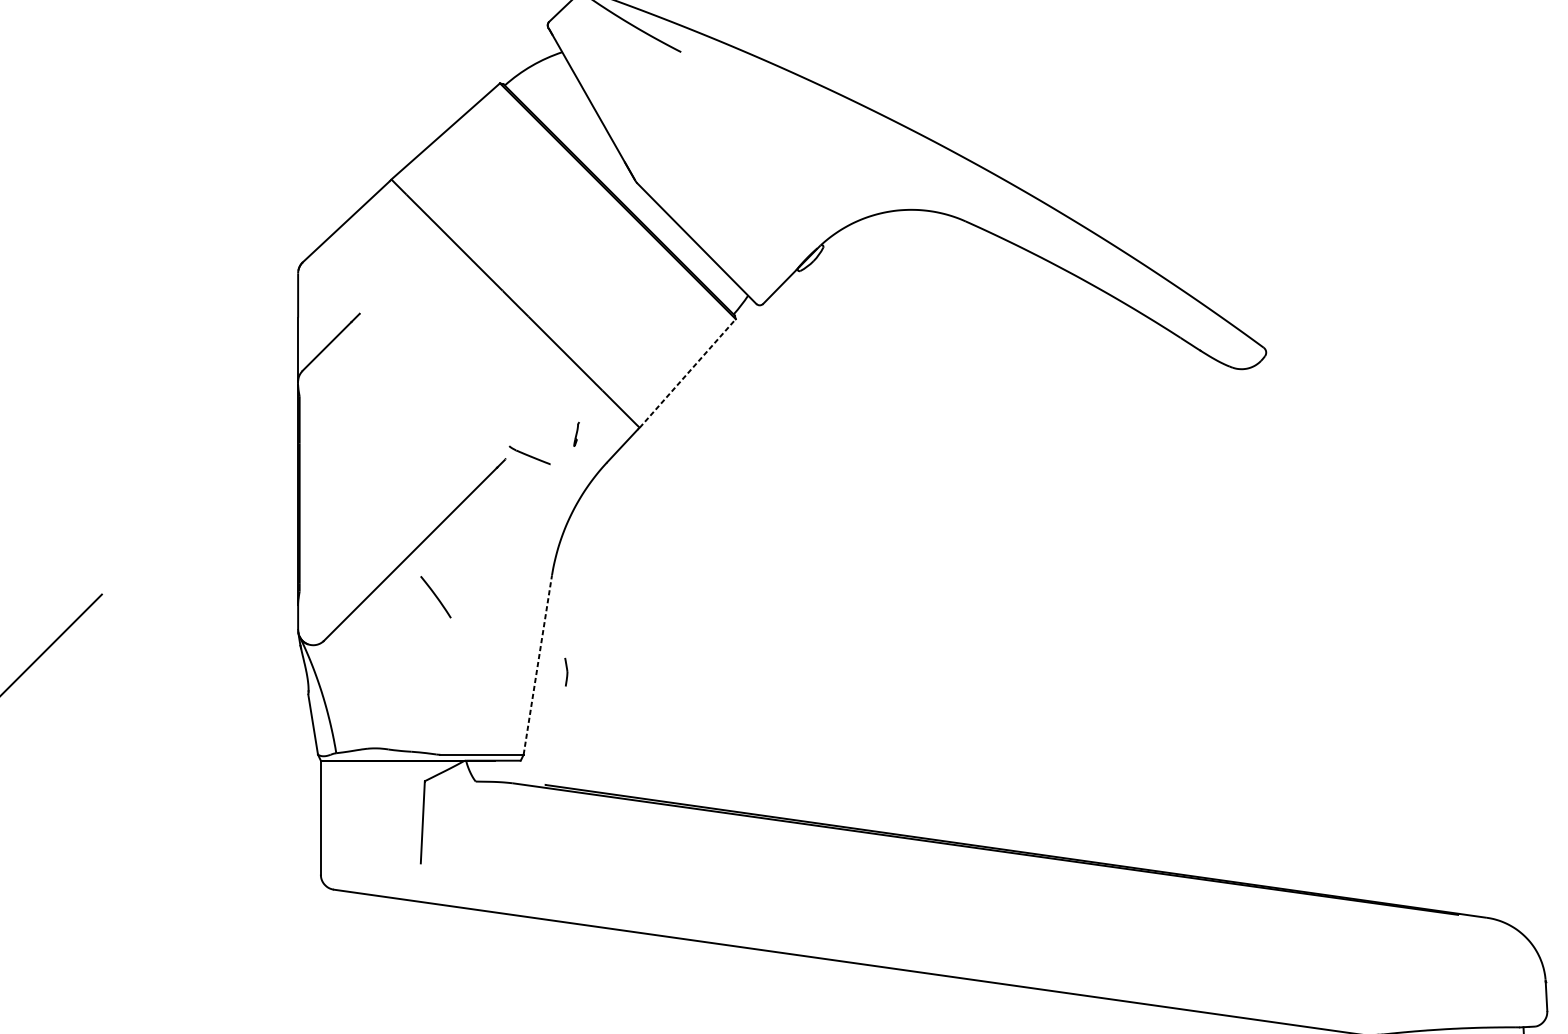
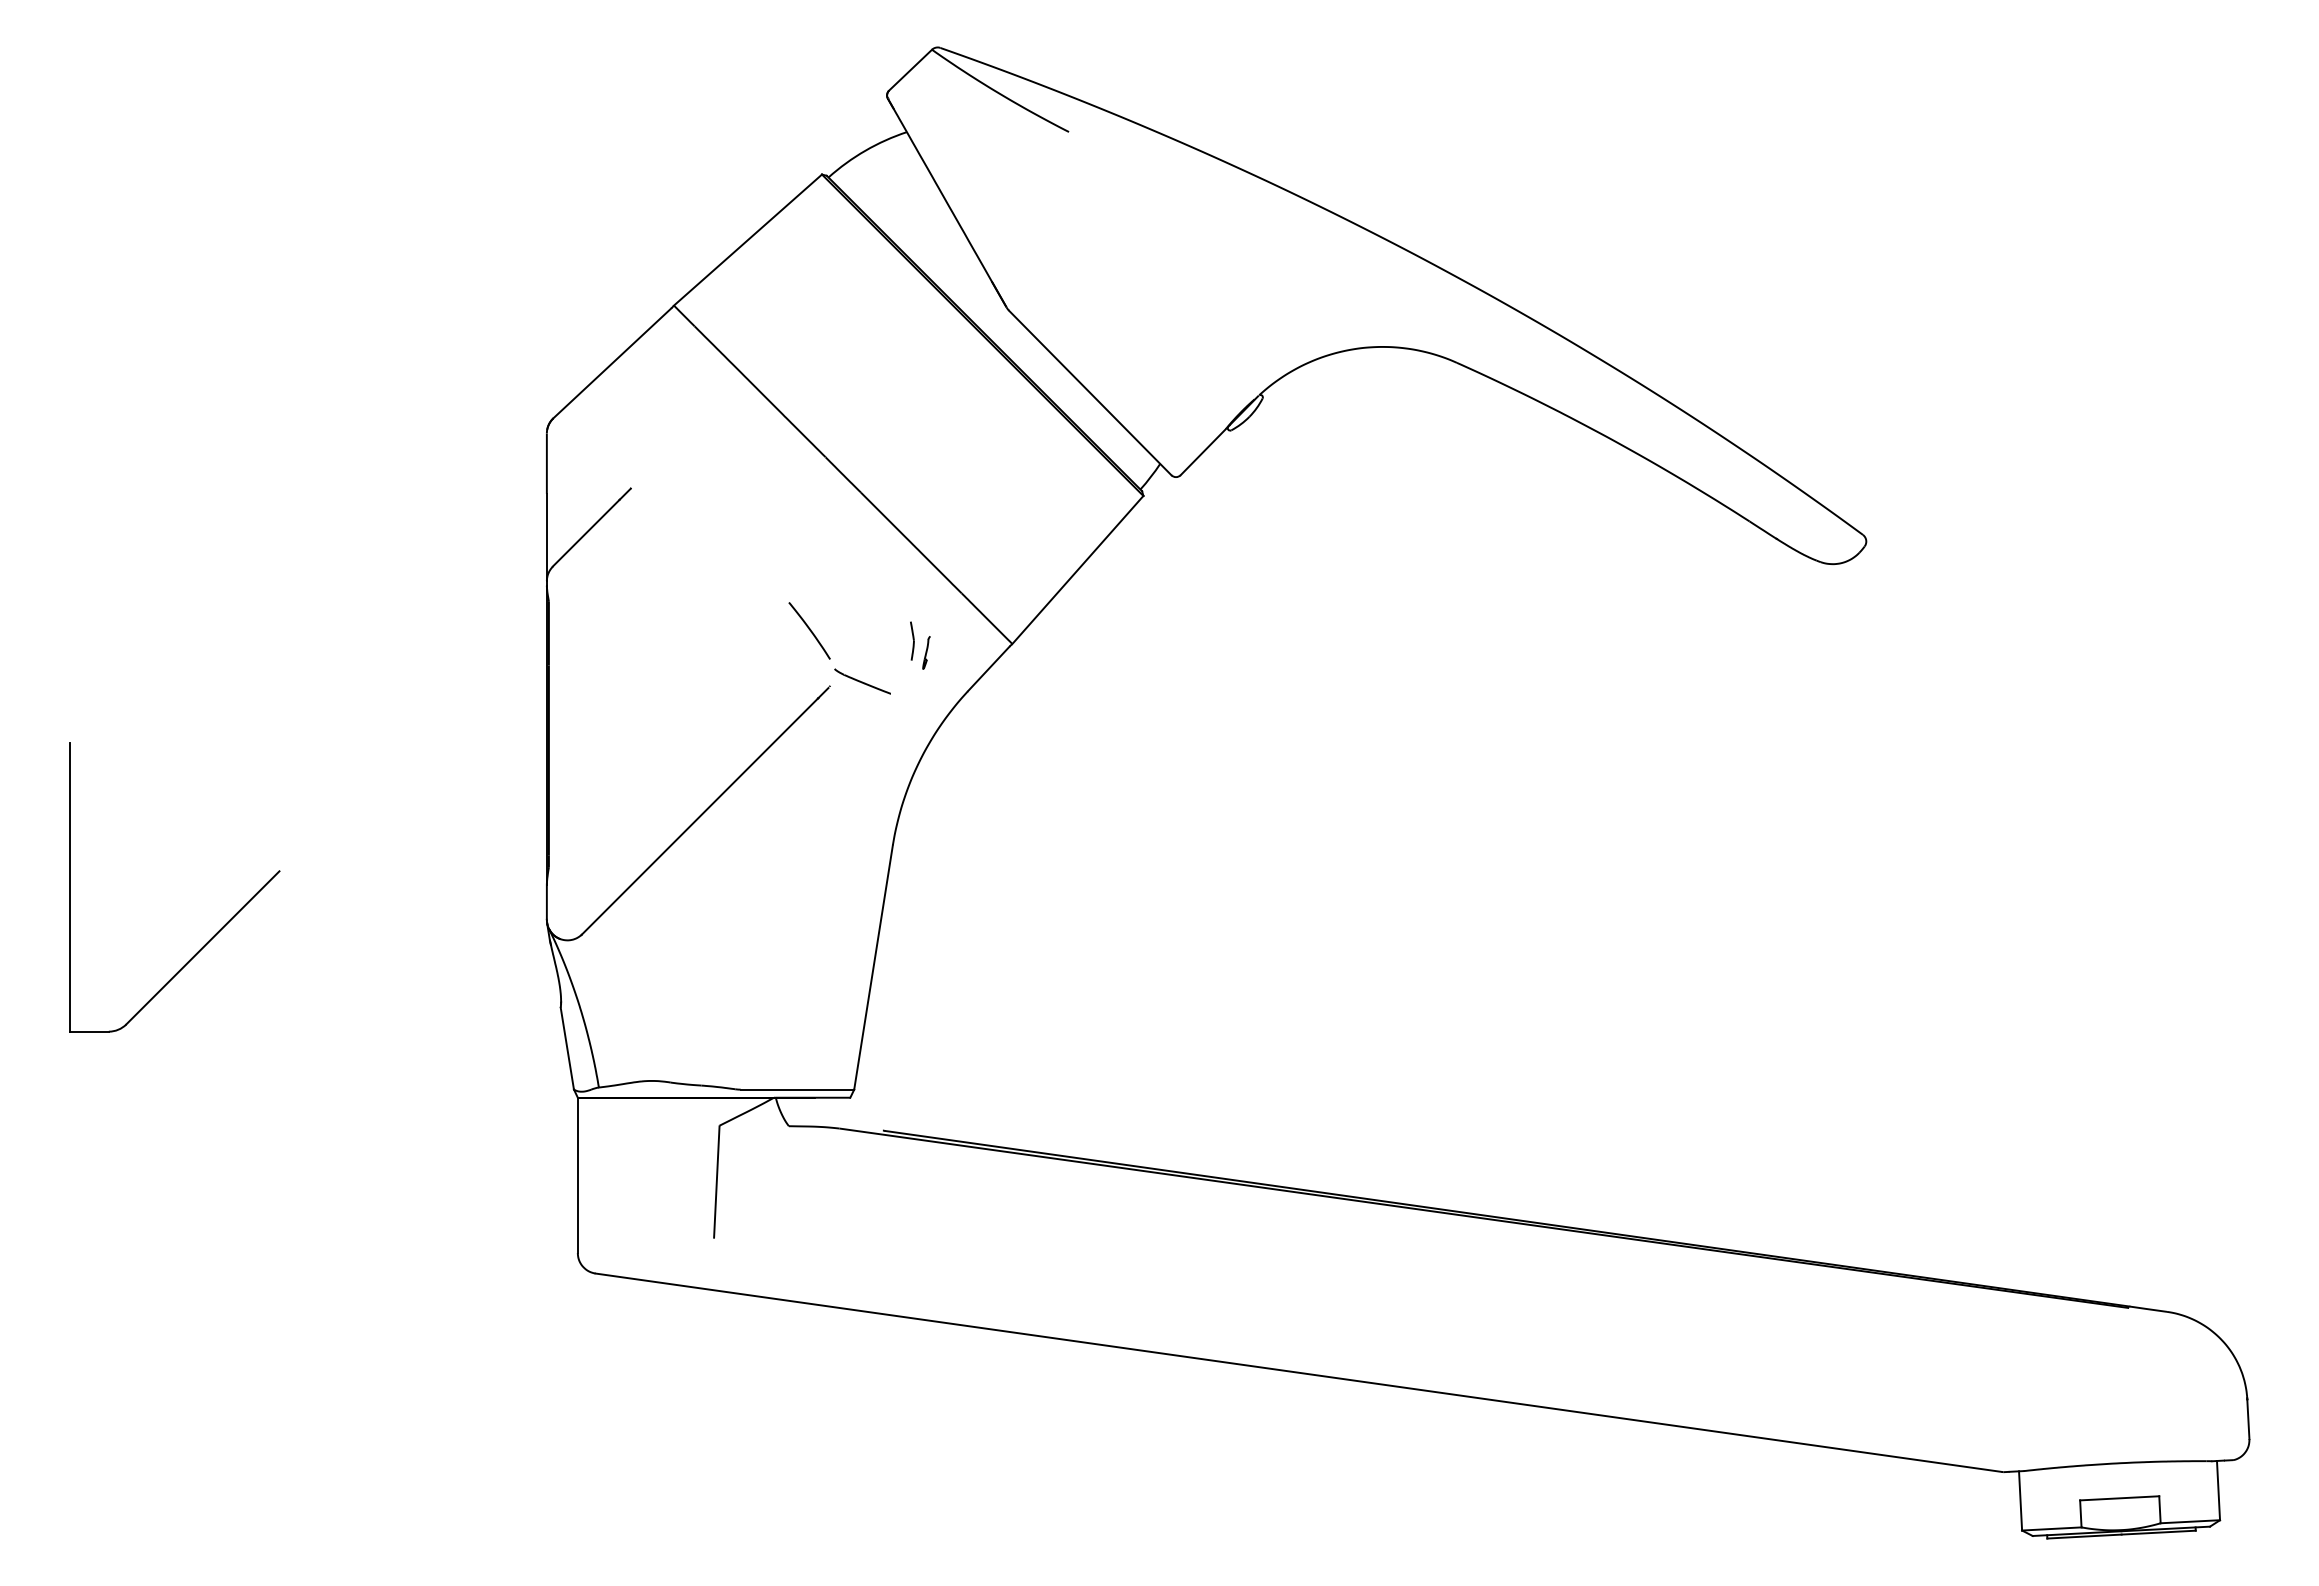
line: (687, 373) -> (1077, 570), dashed -> solid
curve: (435, 596) -> (809, 630), moved
line: (537, 665) -> (873, 967), dashed -> solid
part: (566, 671) -> (912, 640), moved

